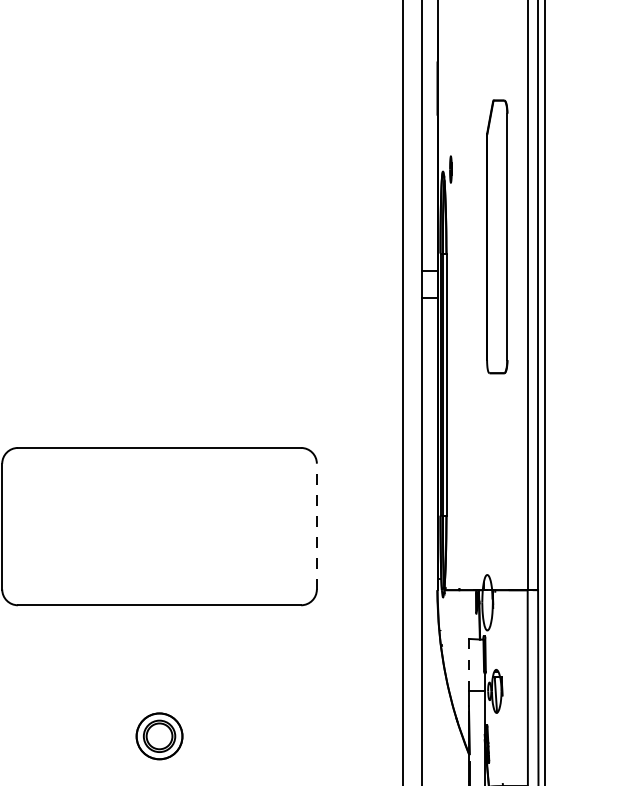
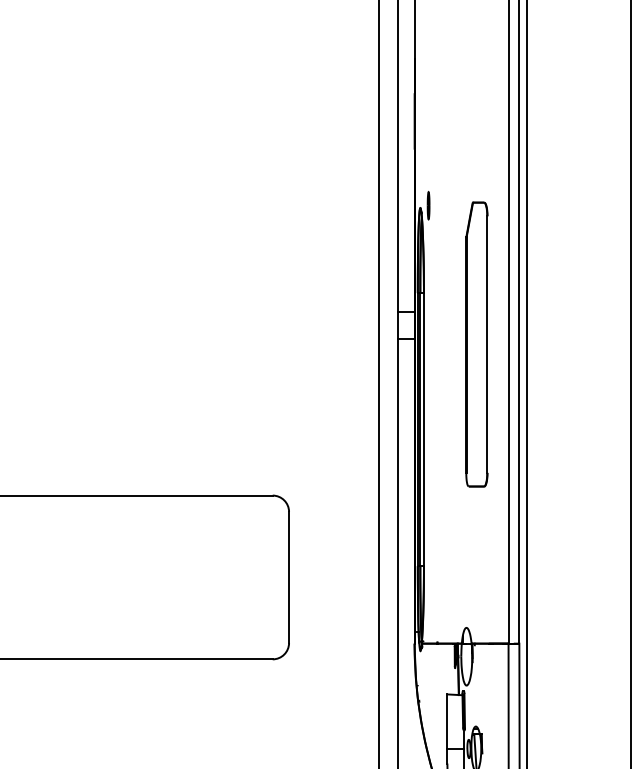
part: (497, 236) -> (477, 344), moved
line: (316, 526) -> (288, 577), dashed -> solid
line: (468, 665) -> (446, 722), dashed -> solid

